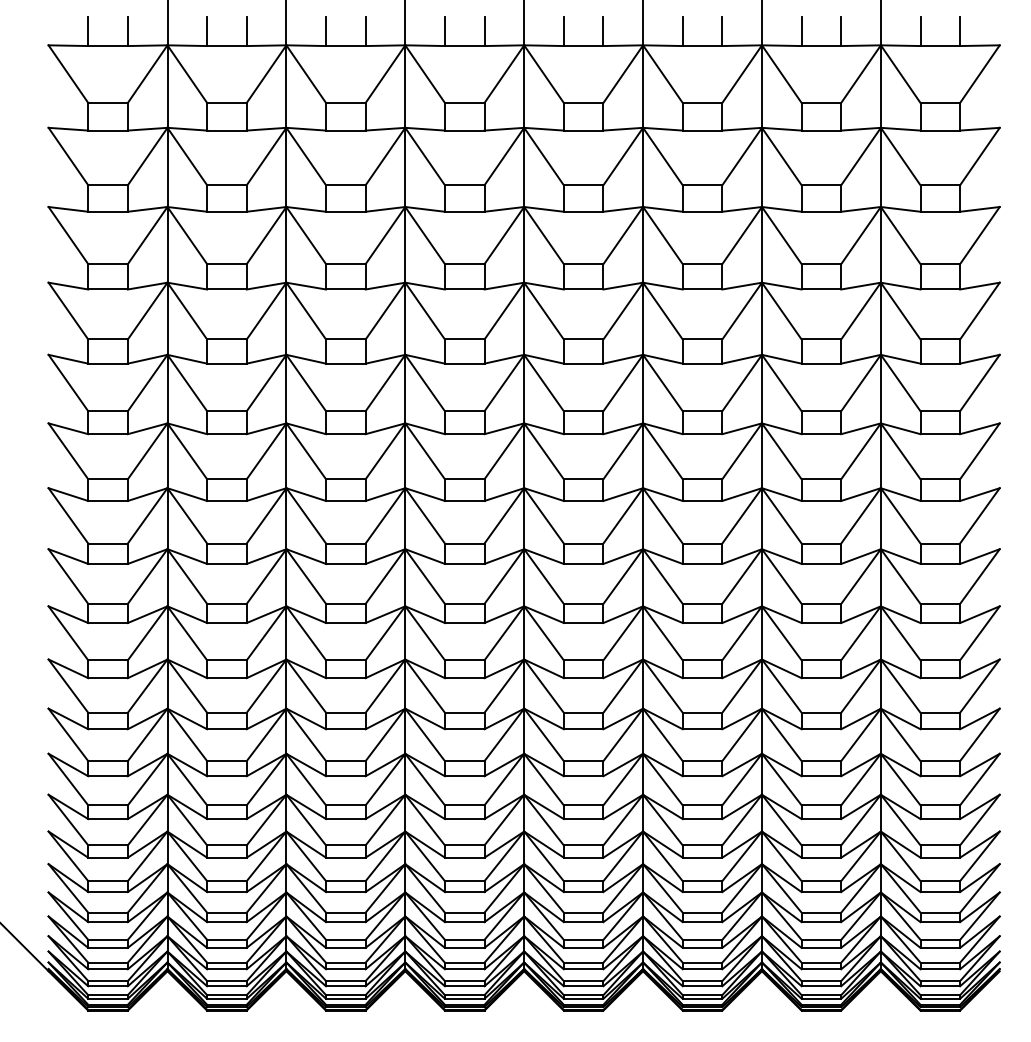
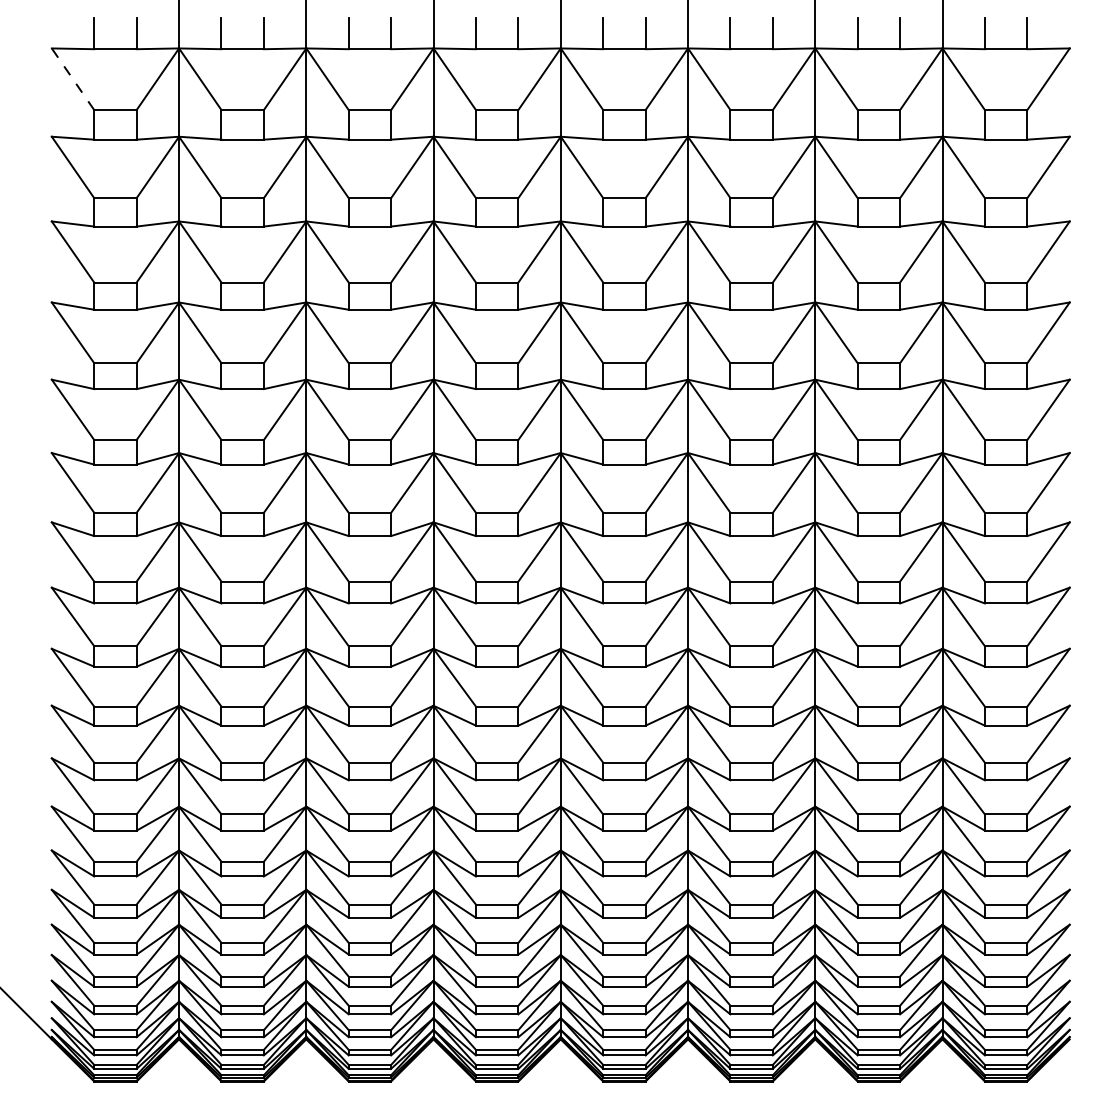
line: (67, 73) -> (72, 78), solid -> dashed

